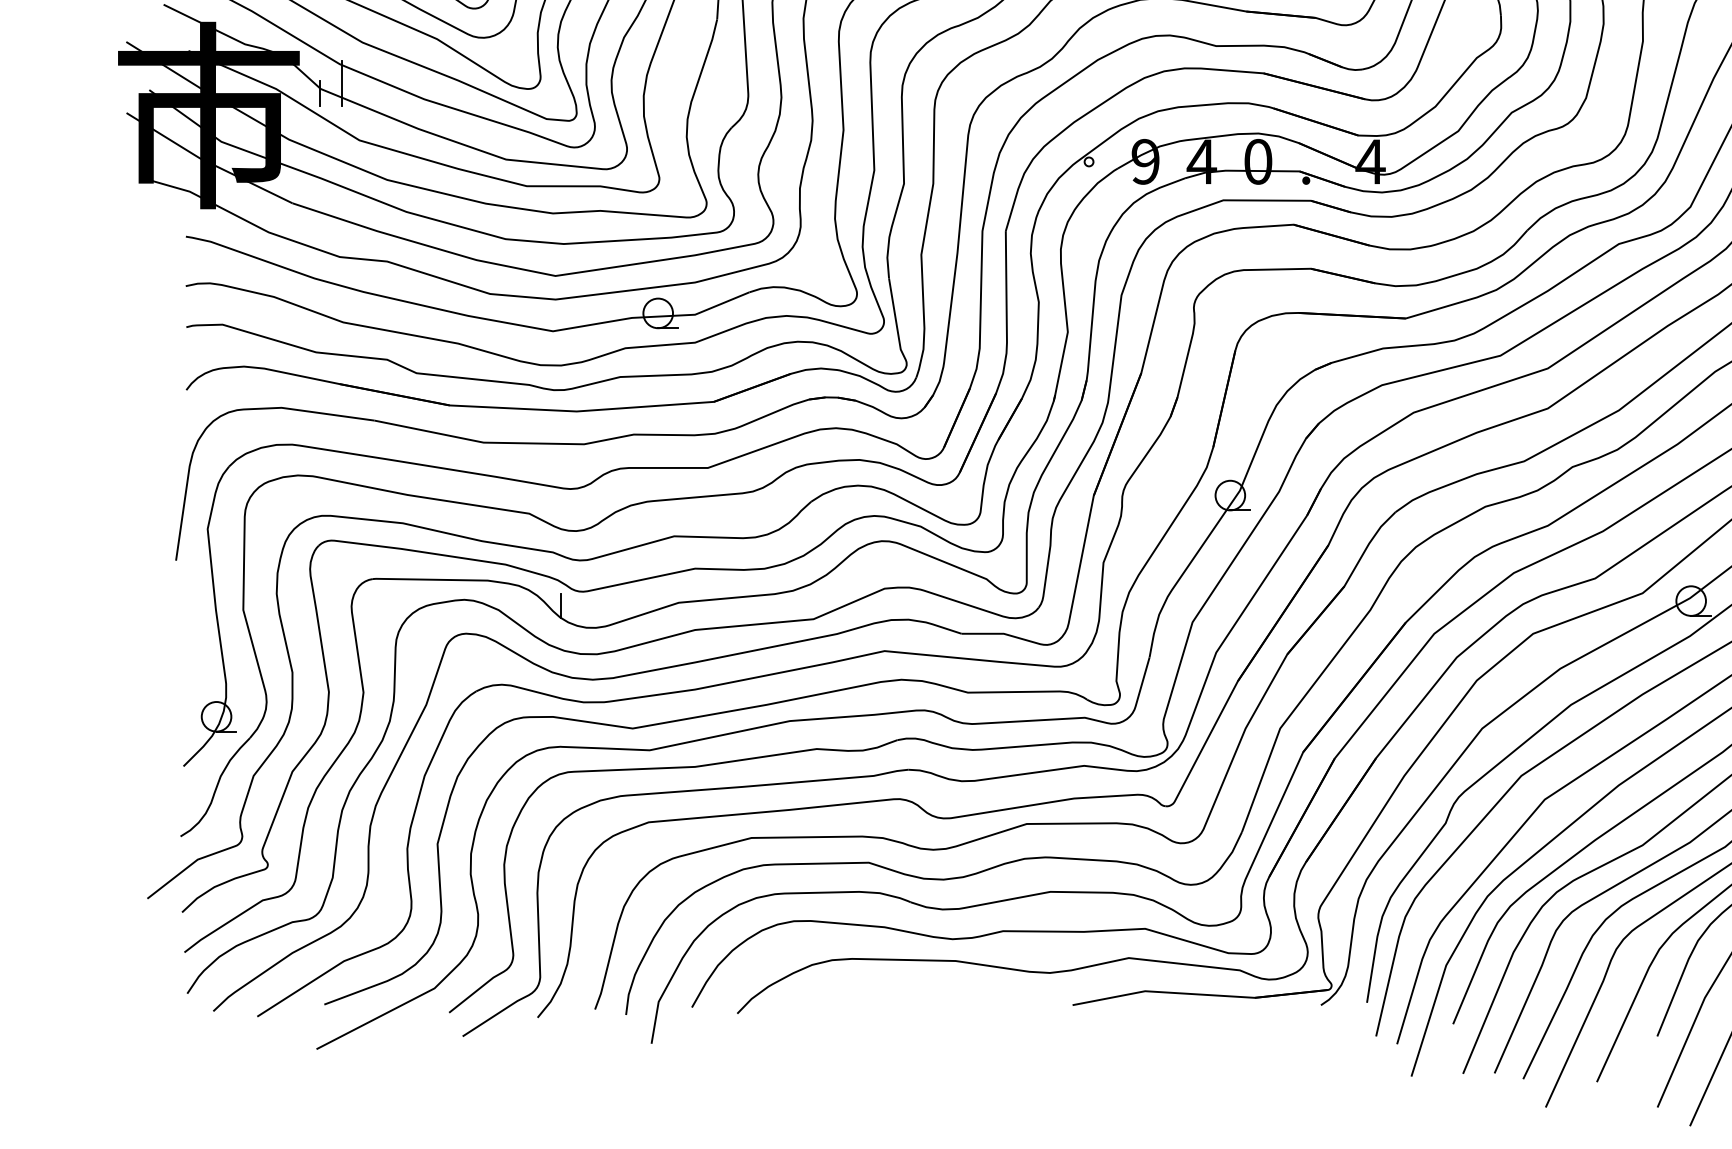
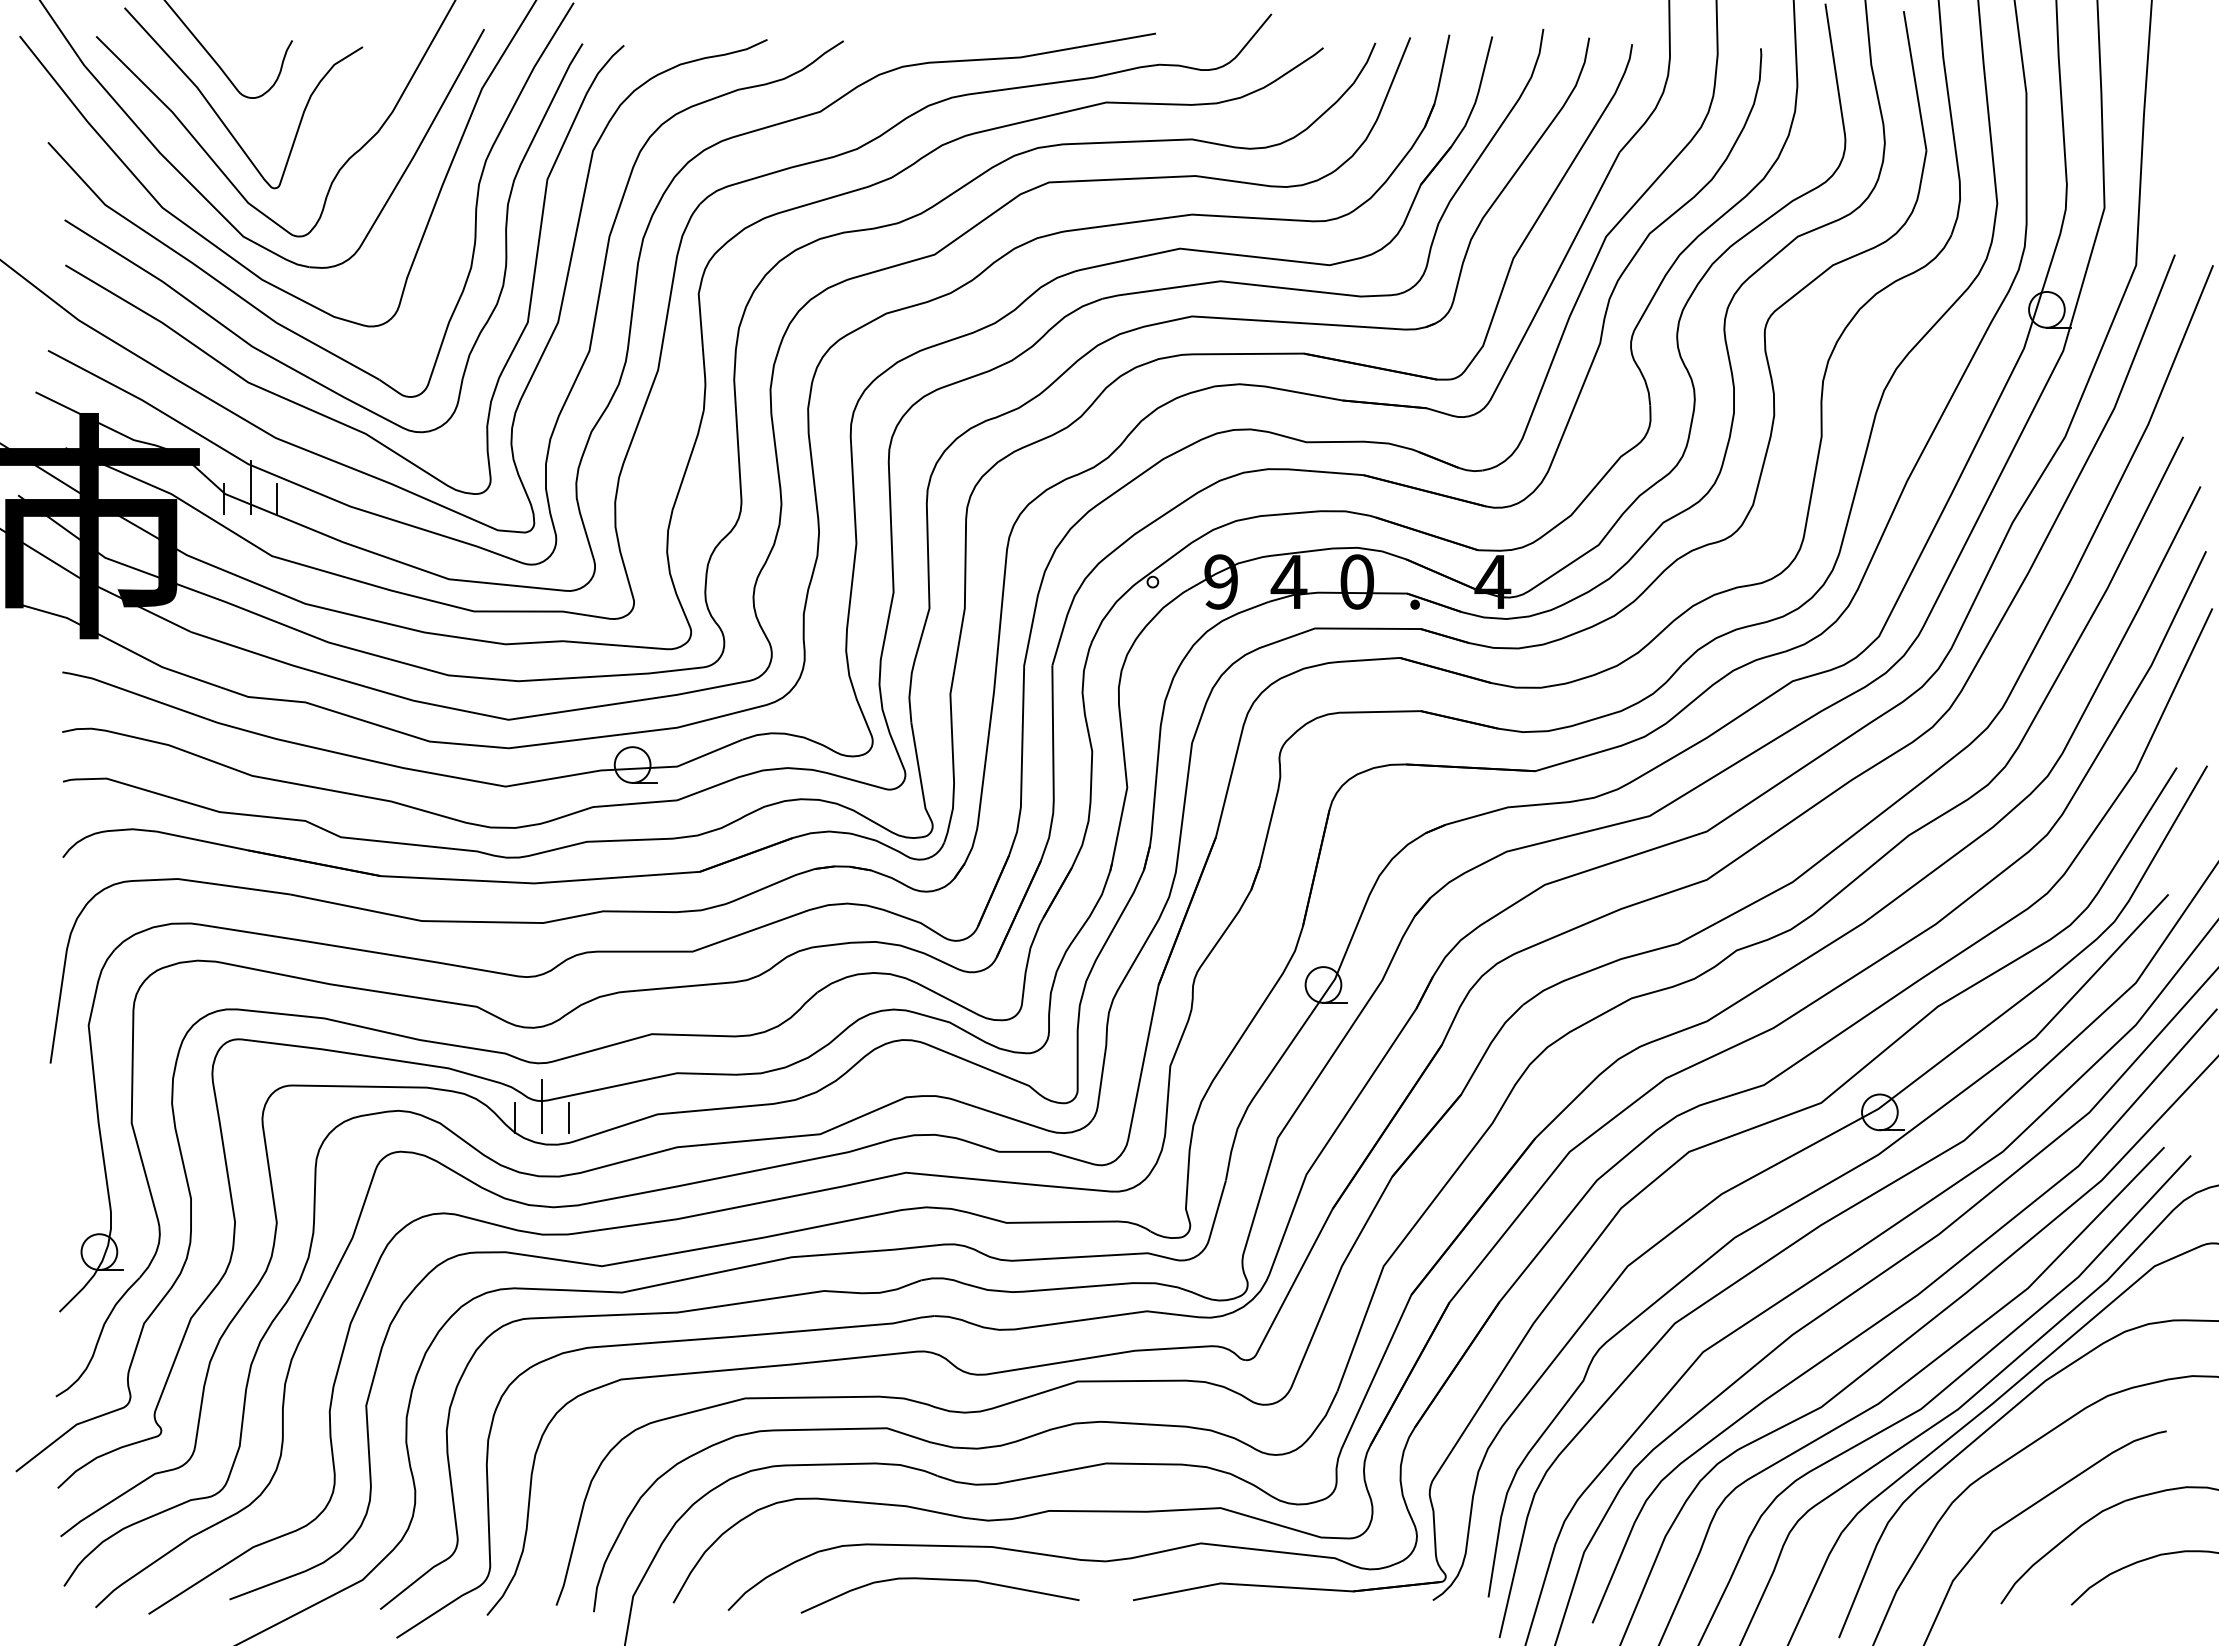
line: (364, 93) -> (277, 499), added
line: (583, 596) -> (542, 1106), added
line: (605, 606) -> (568, 1118), added
curve: (912, 988) -> (939, 1580), added

